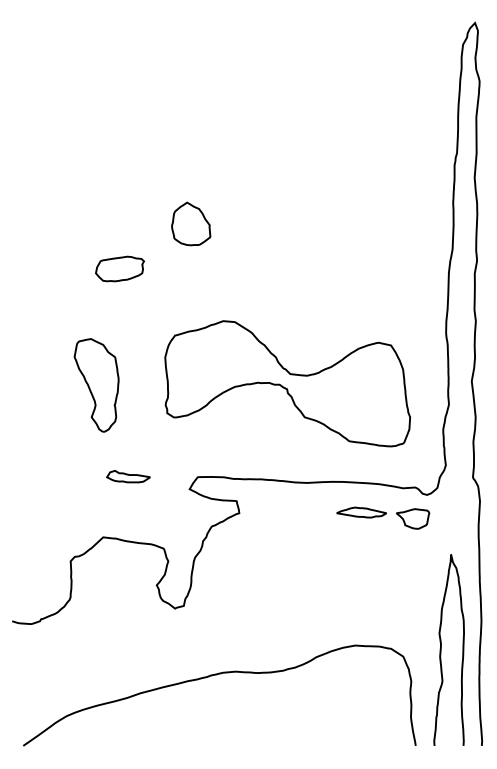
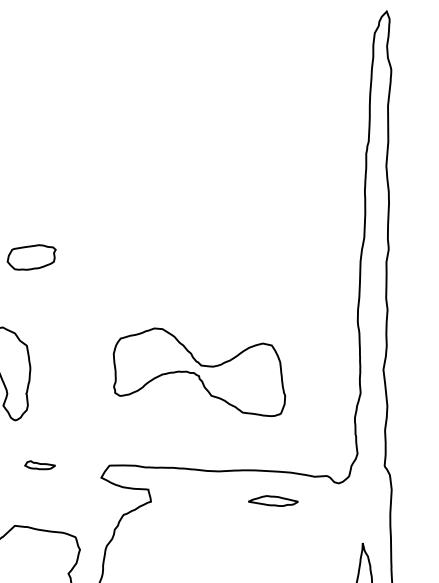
part: (191, 223) -> (103, 211), removed
part: (287, 383) -> (199, 371), size x0.7
part: (128, 476) -> (40, 464), size x0.7
part: (413, 518) -> (325, 506), removed

